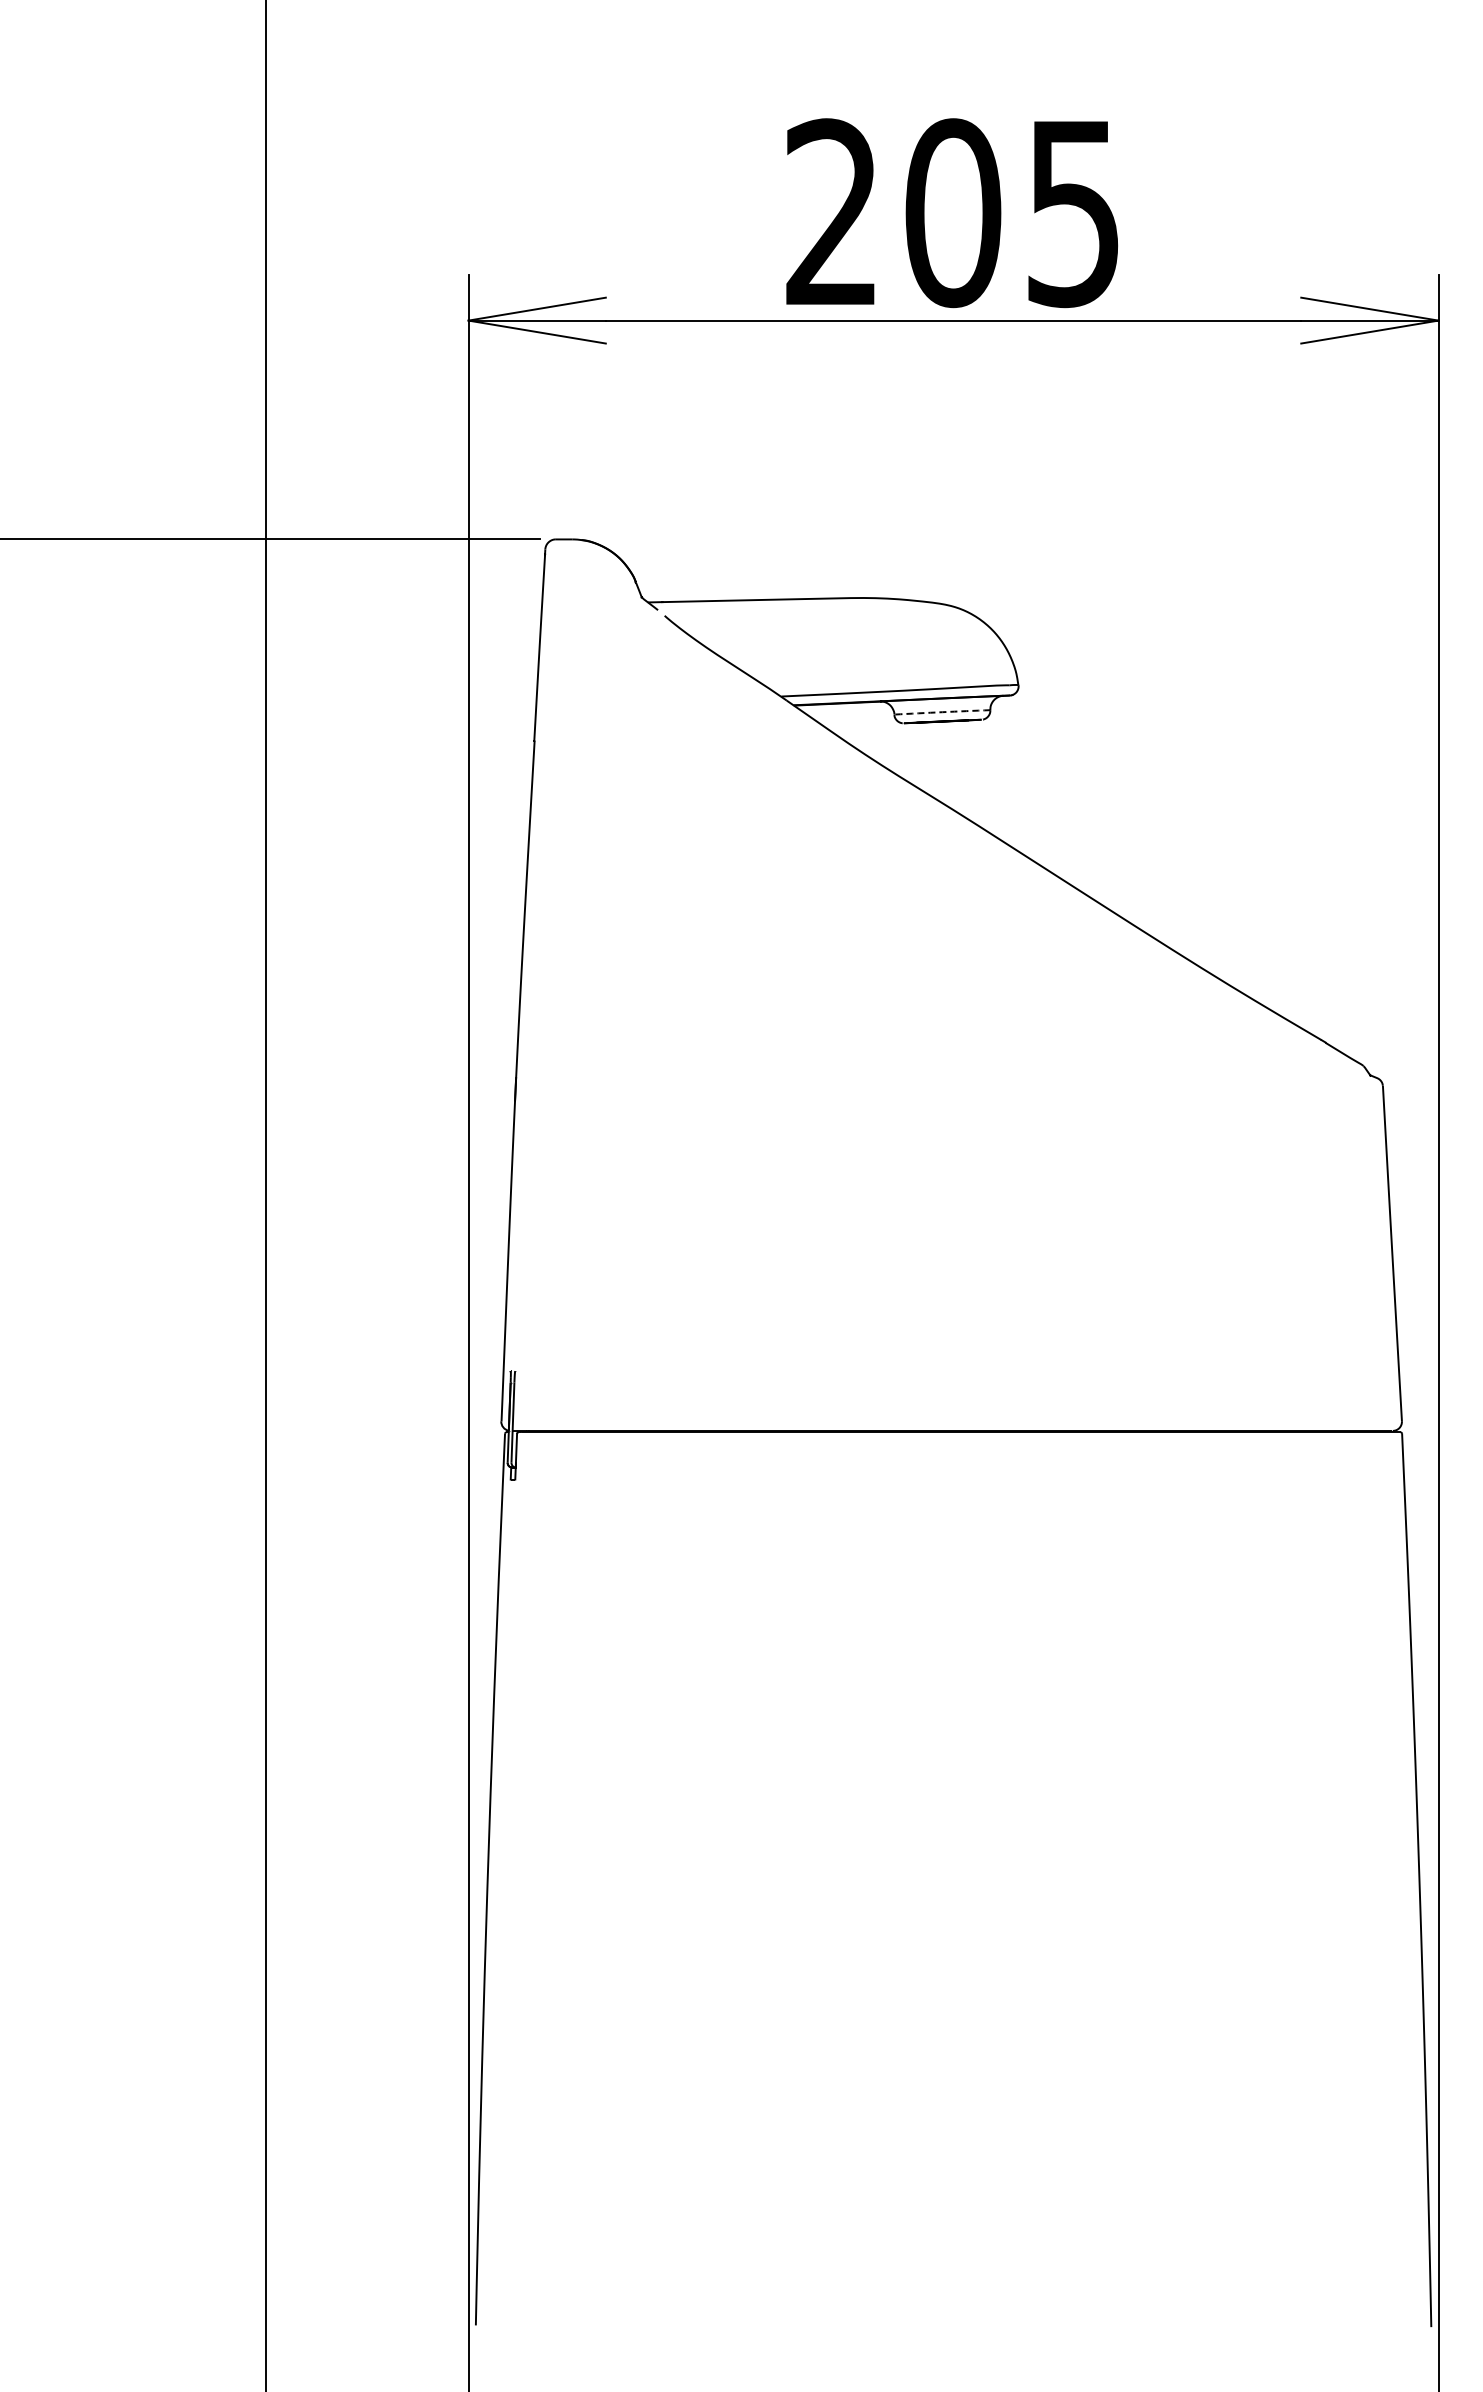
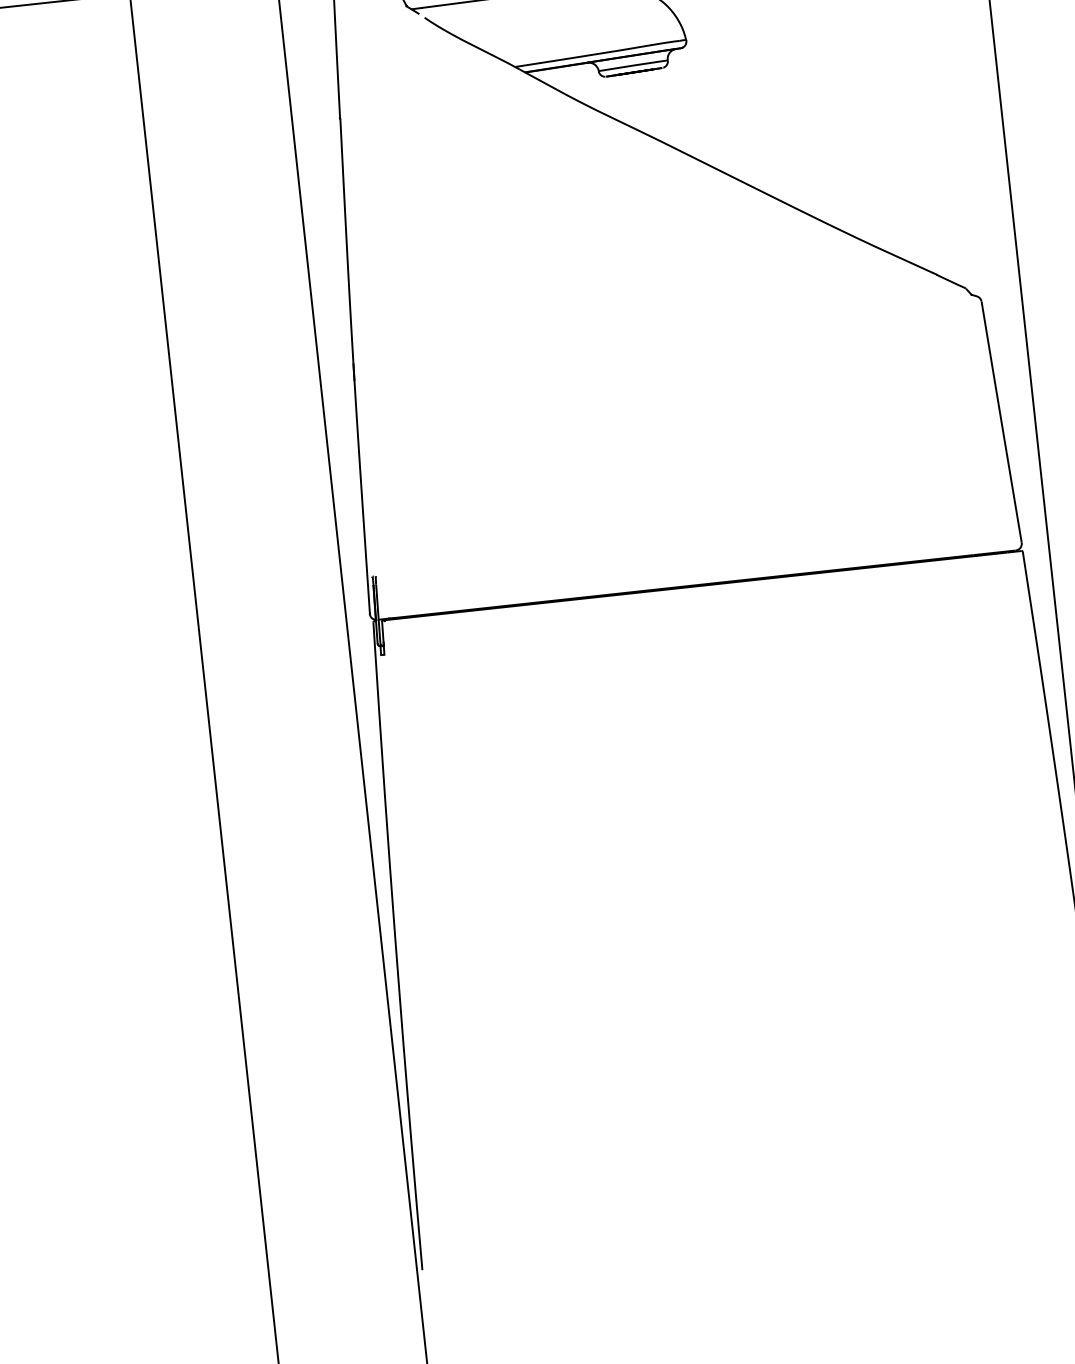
arc: (942, 712) -> (633, 65), dashed -> solid

